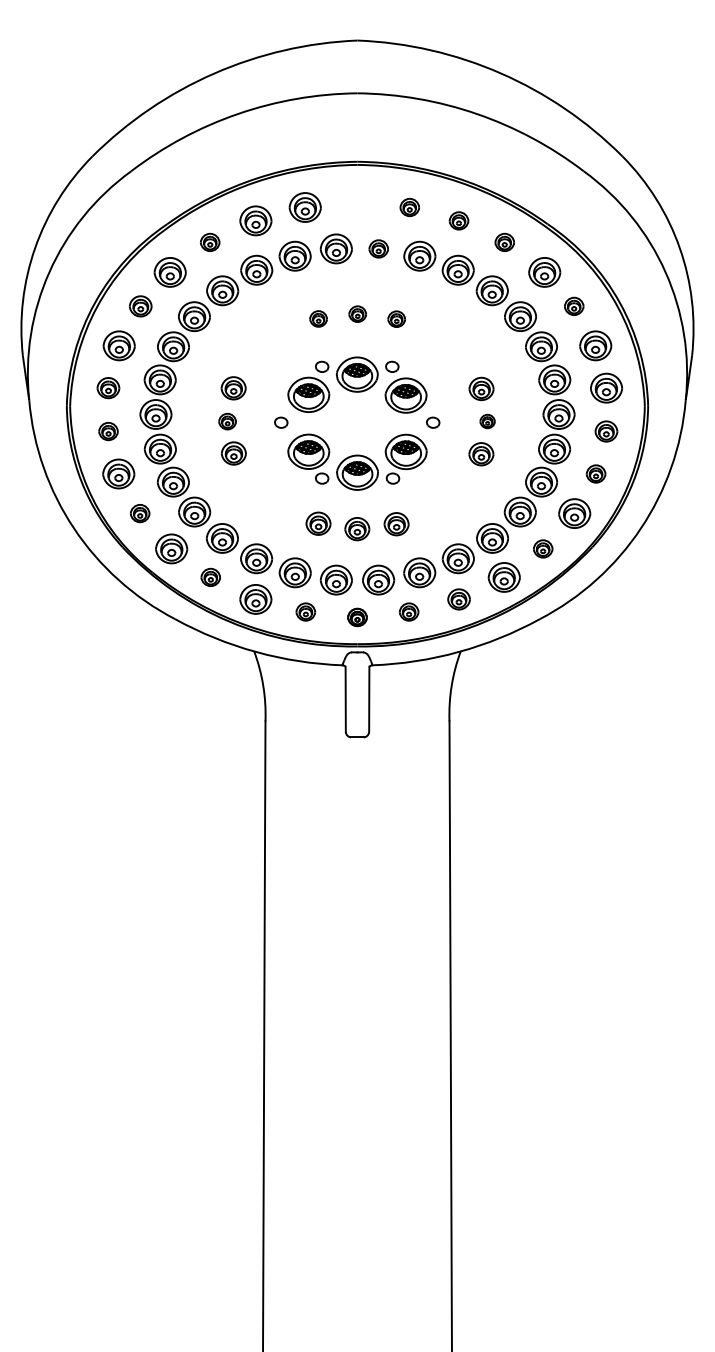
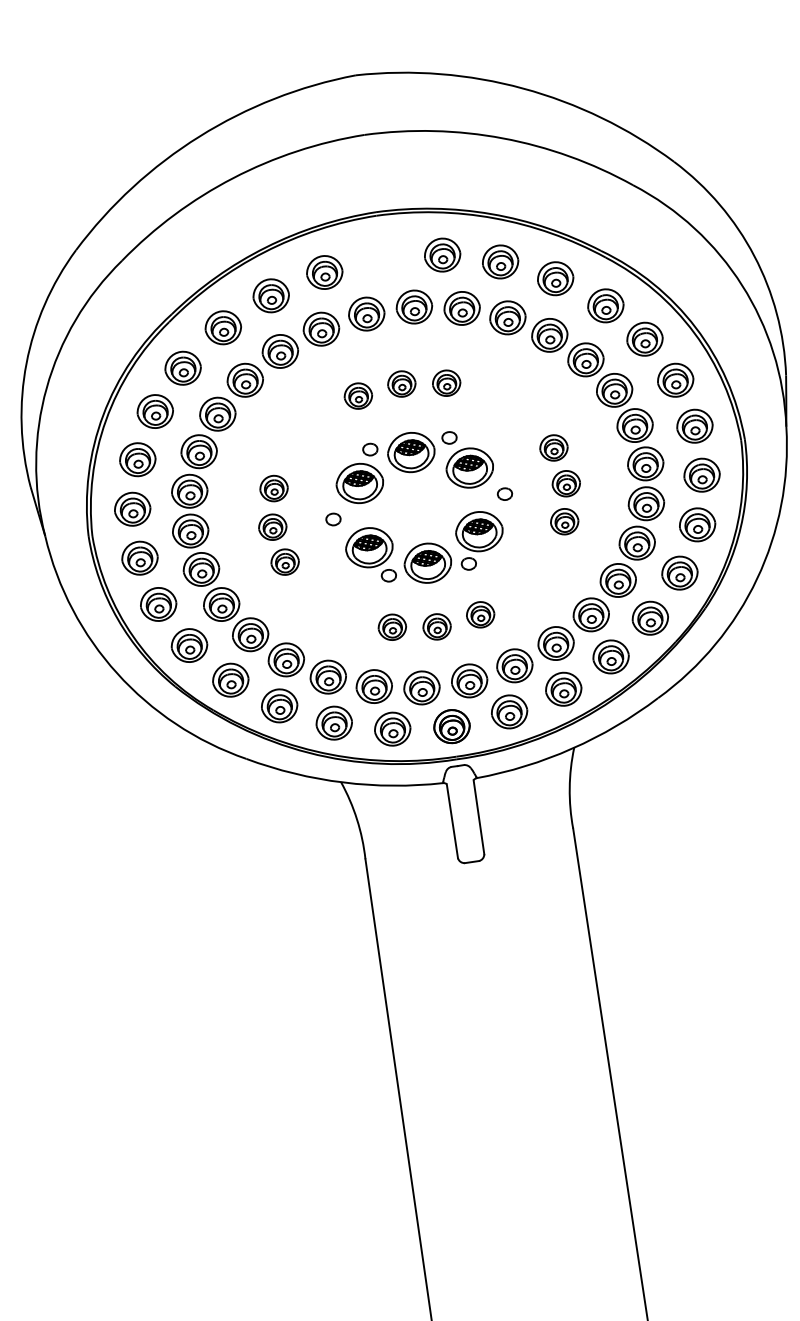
part: (409, 207) -> (442, 255), size x1.67
part: (458, 220) -> (499, 261), size x1.67
part: (209, 242) -> (222, 327), size x1.67
part: (504, 242) -> (555, 278), size x1.67
part: (378, 248) -> (414, 306), size x1.67
part: (140, 306) -> (155, 411), size x1.43
part: (573, 306) -> (643, 339), size x1.67
part: (357, 314) -> (401, 384), size x1.43
part: (318, 318) -> (358, 395), size x1.43
part: (396, 319) -> (446, 383), size x1.43
part: (108, 387) -> (132, 508), size x1.43
part: (227, 421) -> (272, 527), size x1.43
part: (487, 421) -> (566, 483), size x1.67
part: (108, 431) -> (139, 558), size x1.67
part: (606, 431) -> (702, 475), size x1.43
part: (595, 473) -> (696, 524), size x1.67
part: (139, 513) -> (188, 645), size x1.67
part: (542, 548) -> (649, 617), size x1.67
part: (210, 577) -> (279, 705), size x1.67
part: (458, 599) -> (563, 689), size x1.43
part: (305, 611) -> (392, 728), size x1.67
part: (408, 611) -> (508, 711), size x1.67
part: (357, 617) -> (452, 726), size x1.67

